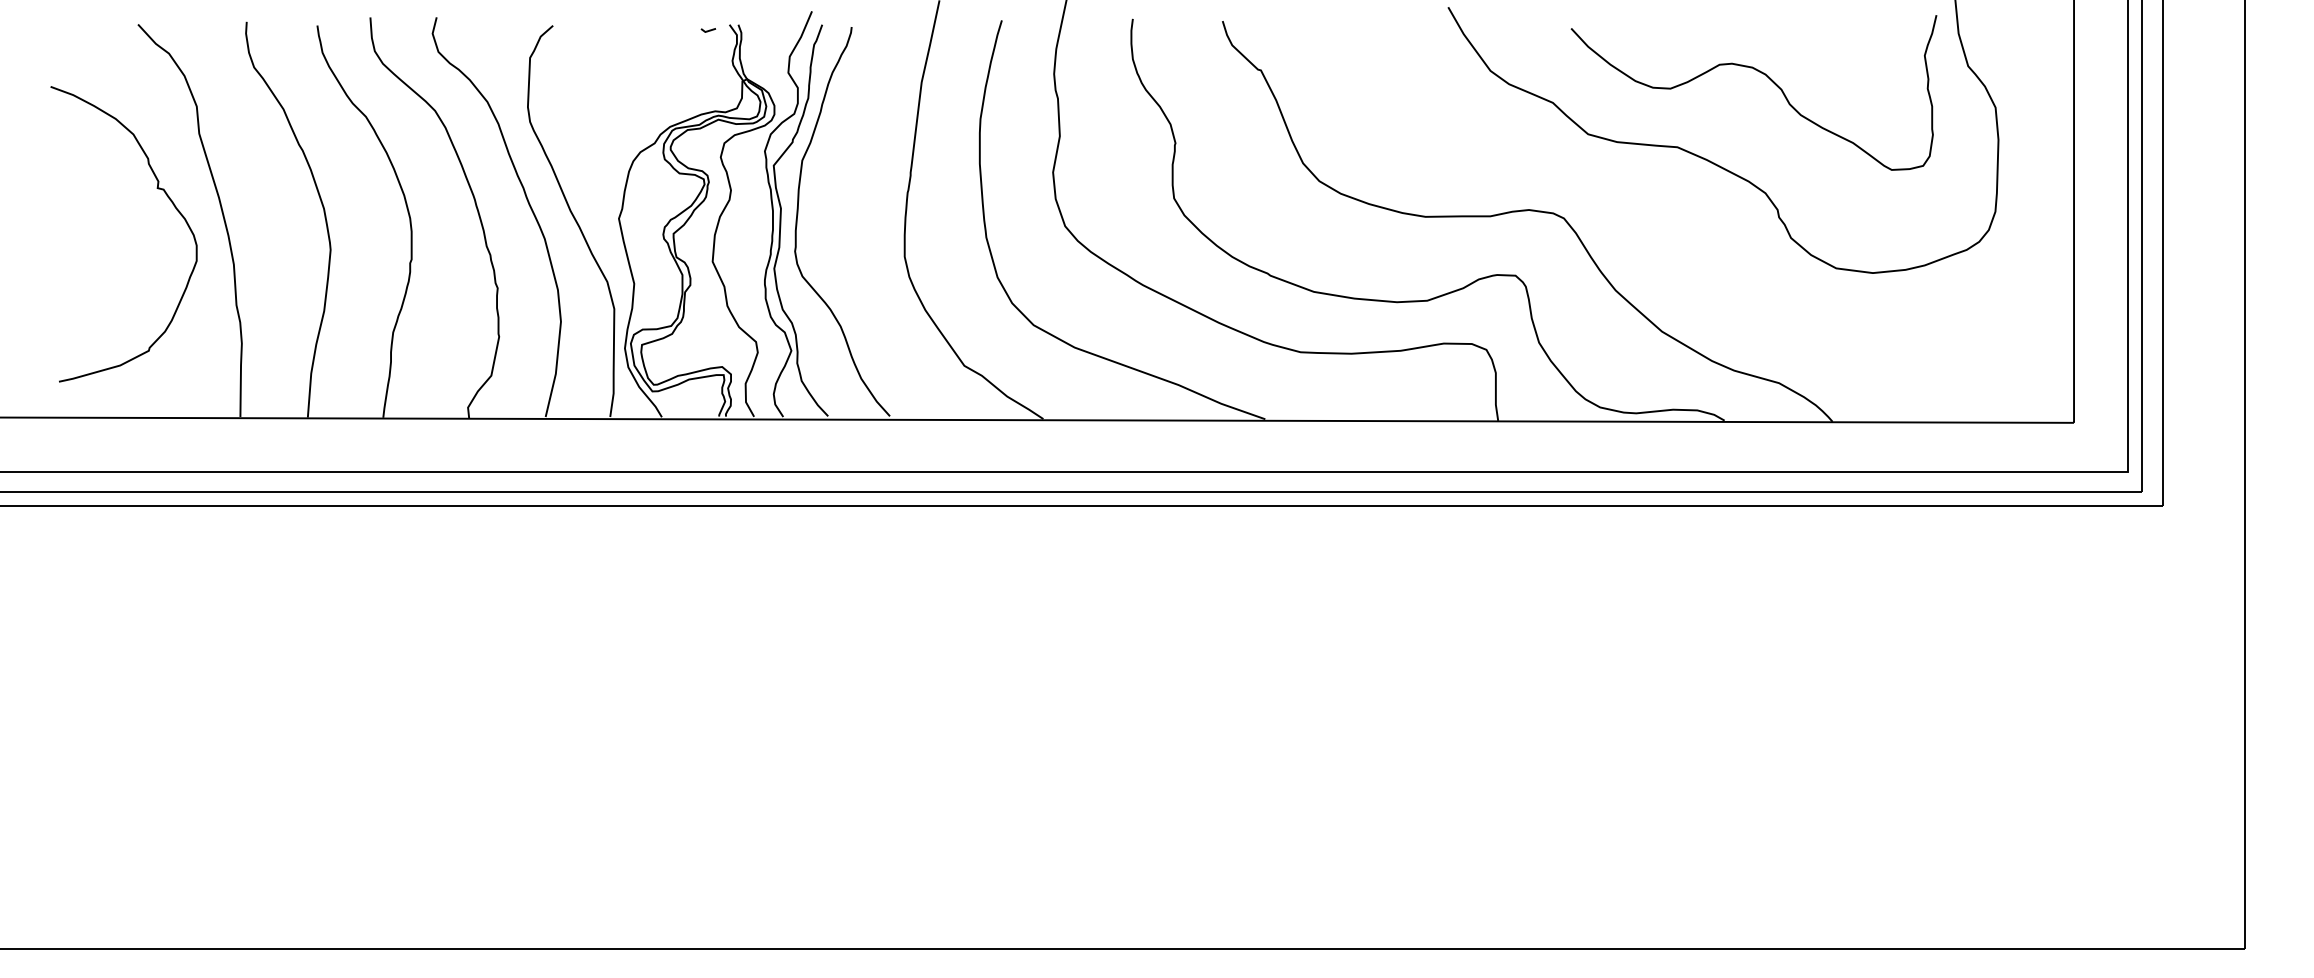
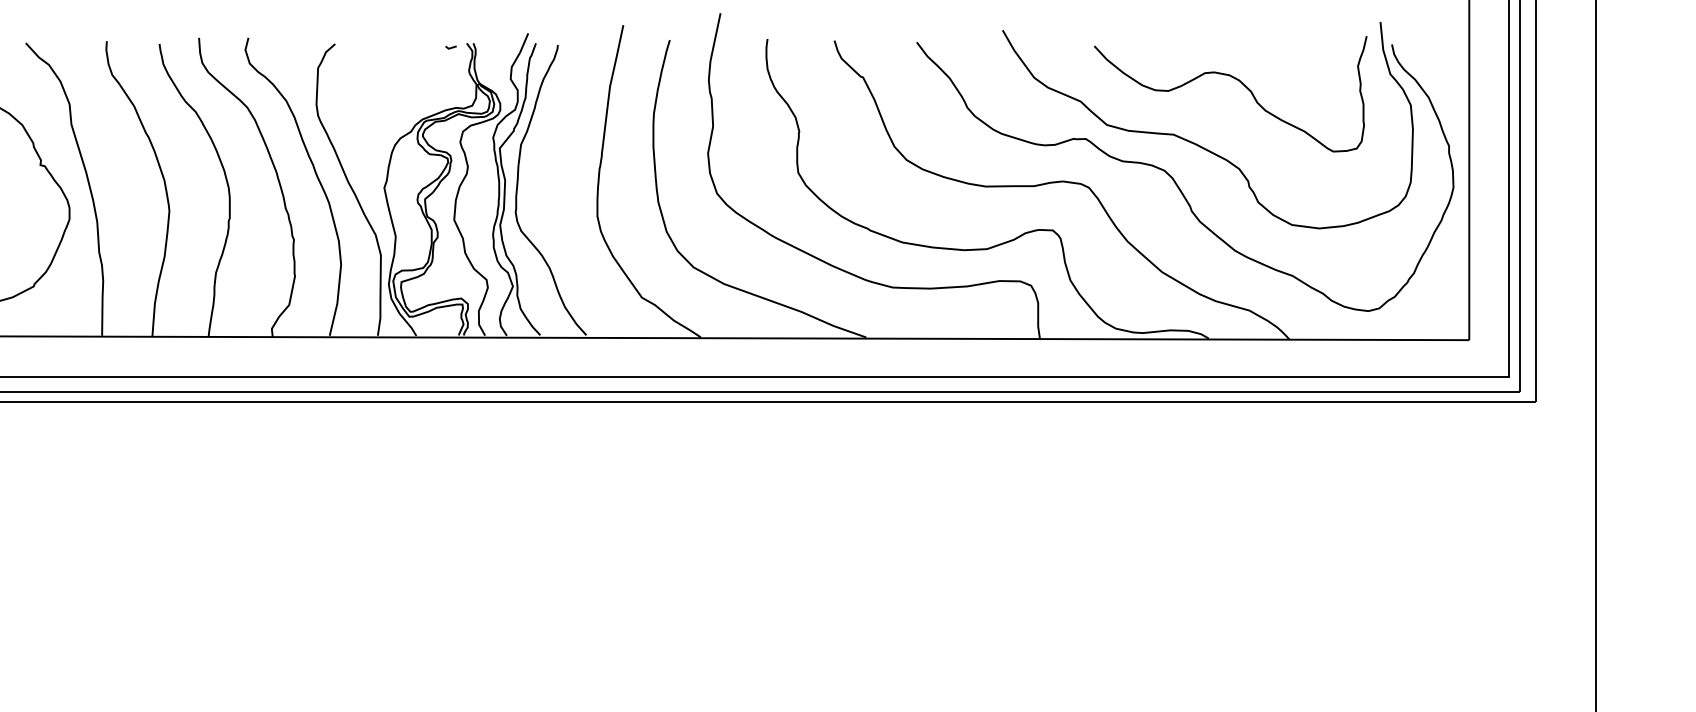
curve: (1680, 210) -> (1175, 181), added

